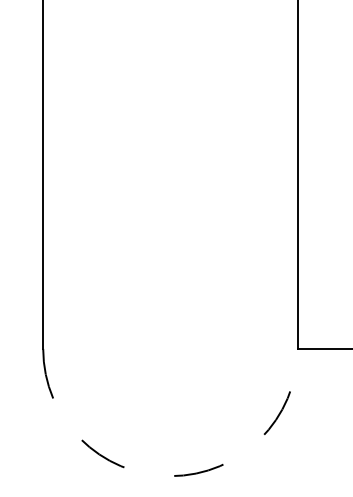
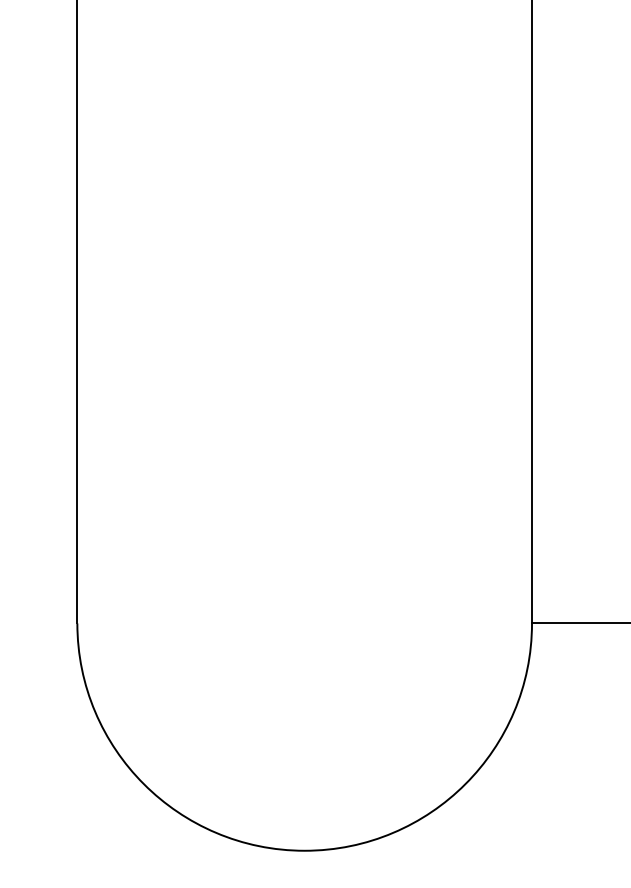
arc: (170, 476) -> (304, 851), dashed -> solid

